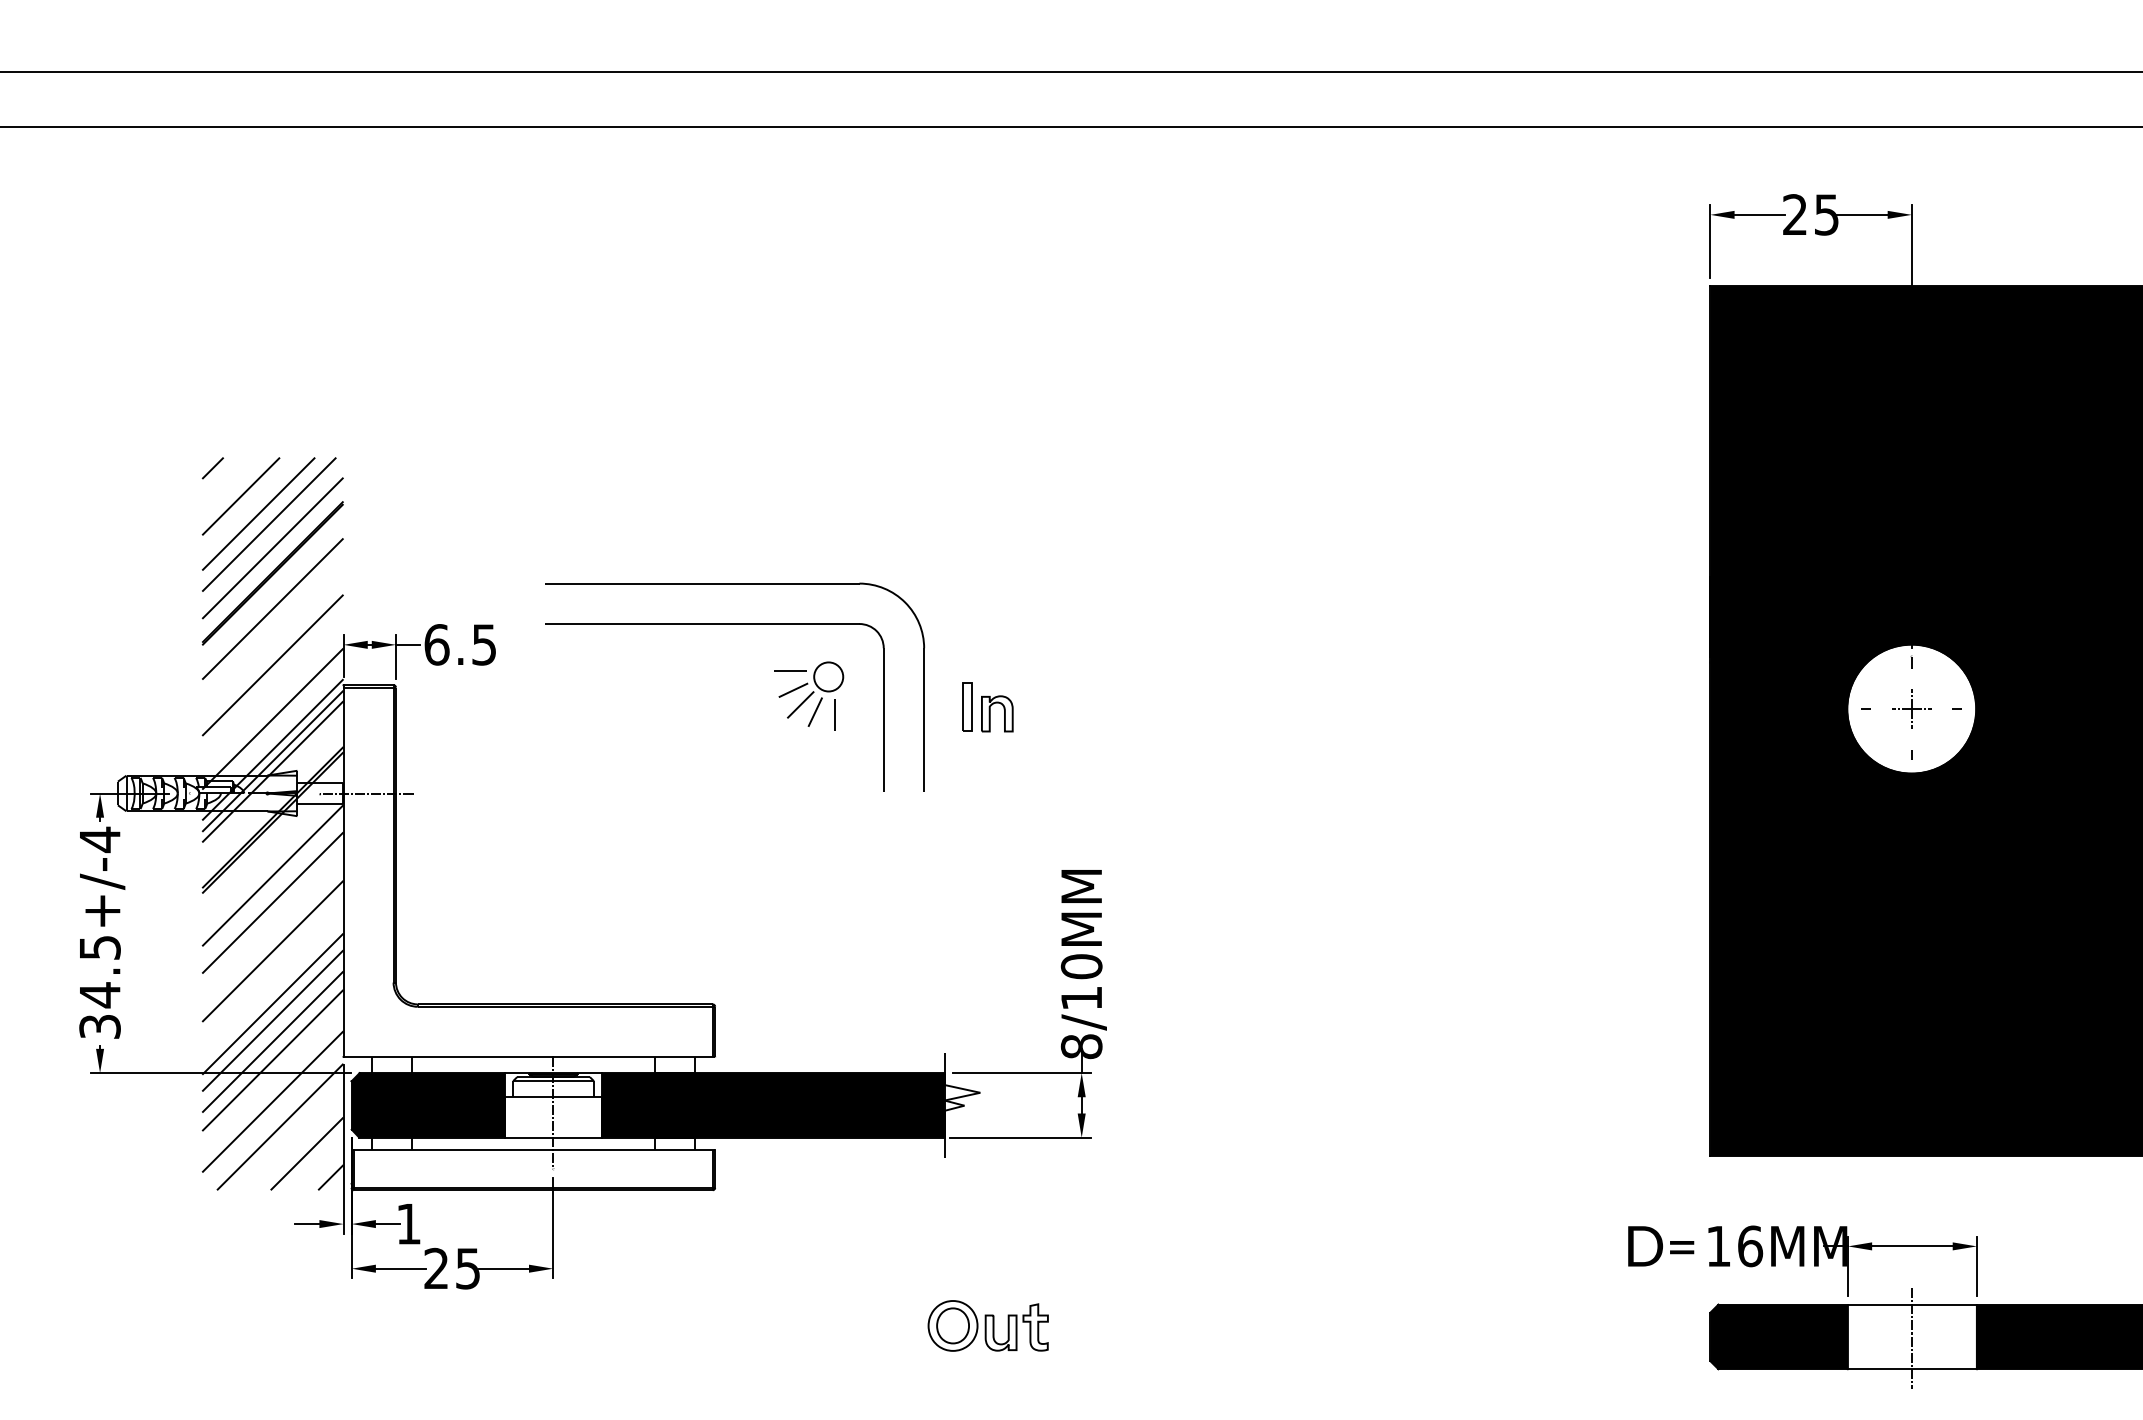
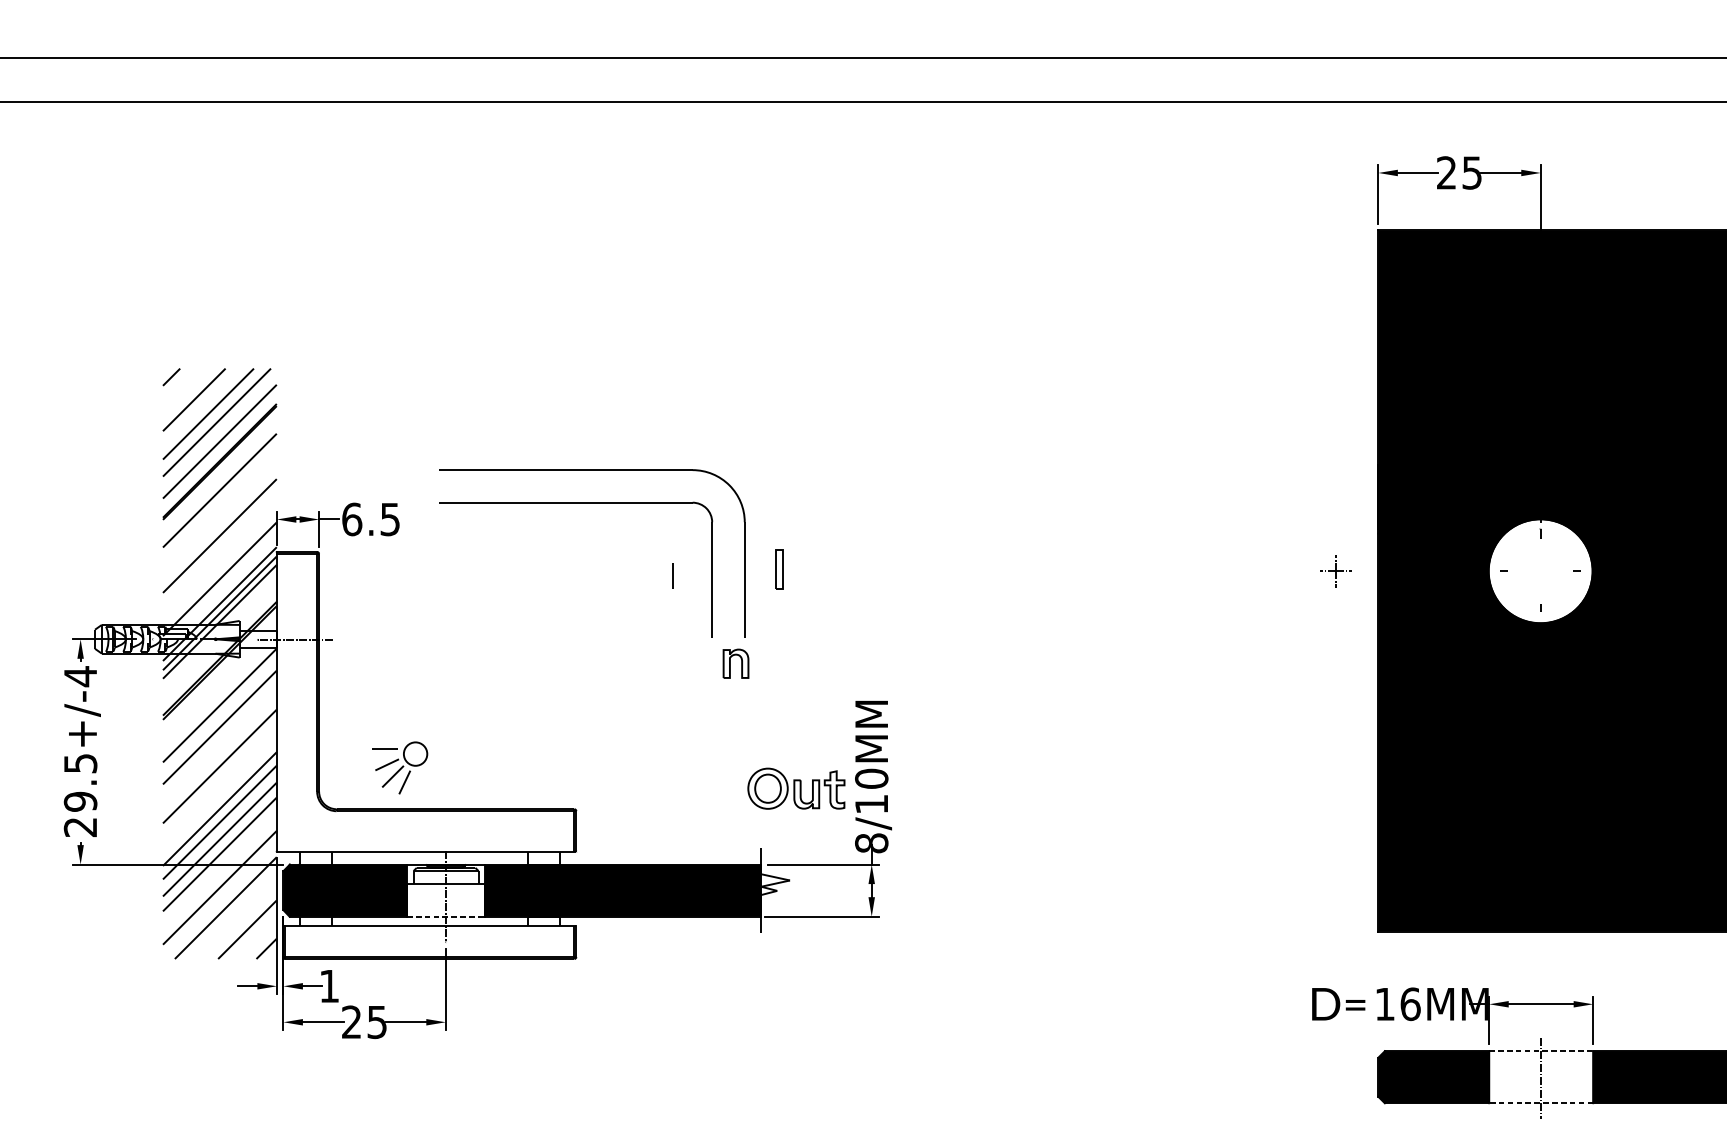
part: (809, 693) -> (400, 767), moved
part: (1911, 708) -> (1335, 570), moved
part: (990, 713) -> (730, 663), moved
text: (99, 1010) -> (80, 814), 34.5+/-4 -> 29.5+/-4
line: (554, 1137) -> (446, 916), solid -> dashed
line: (1912, 1304) -> (1541, 1051), solid -> dashed
part: (987, 1325) -> (795, 788), moved
line: (1911, 1369) -> (1540, 1103), solid -> dashed

